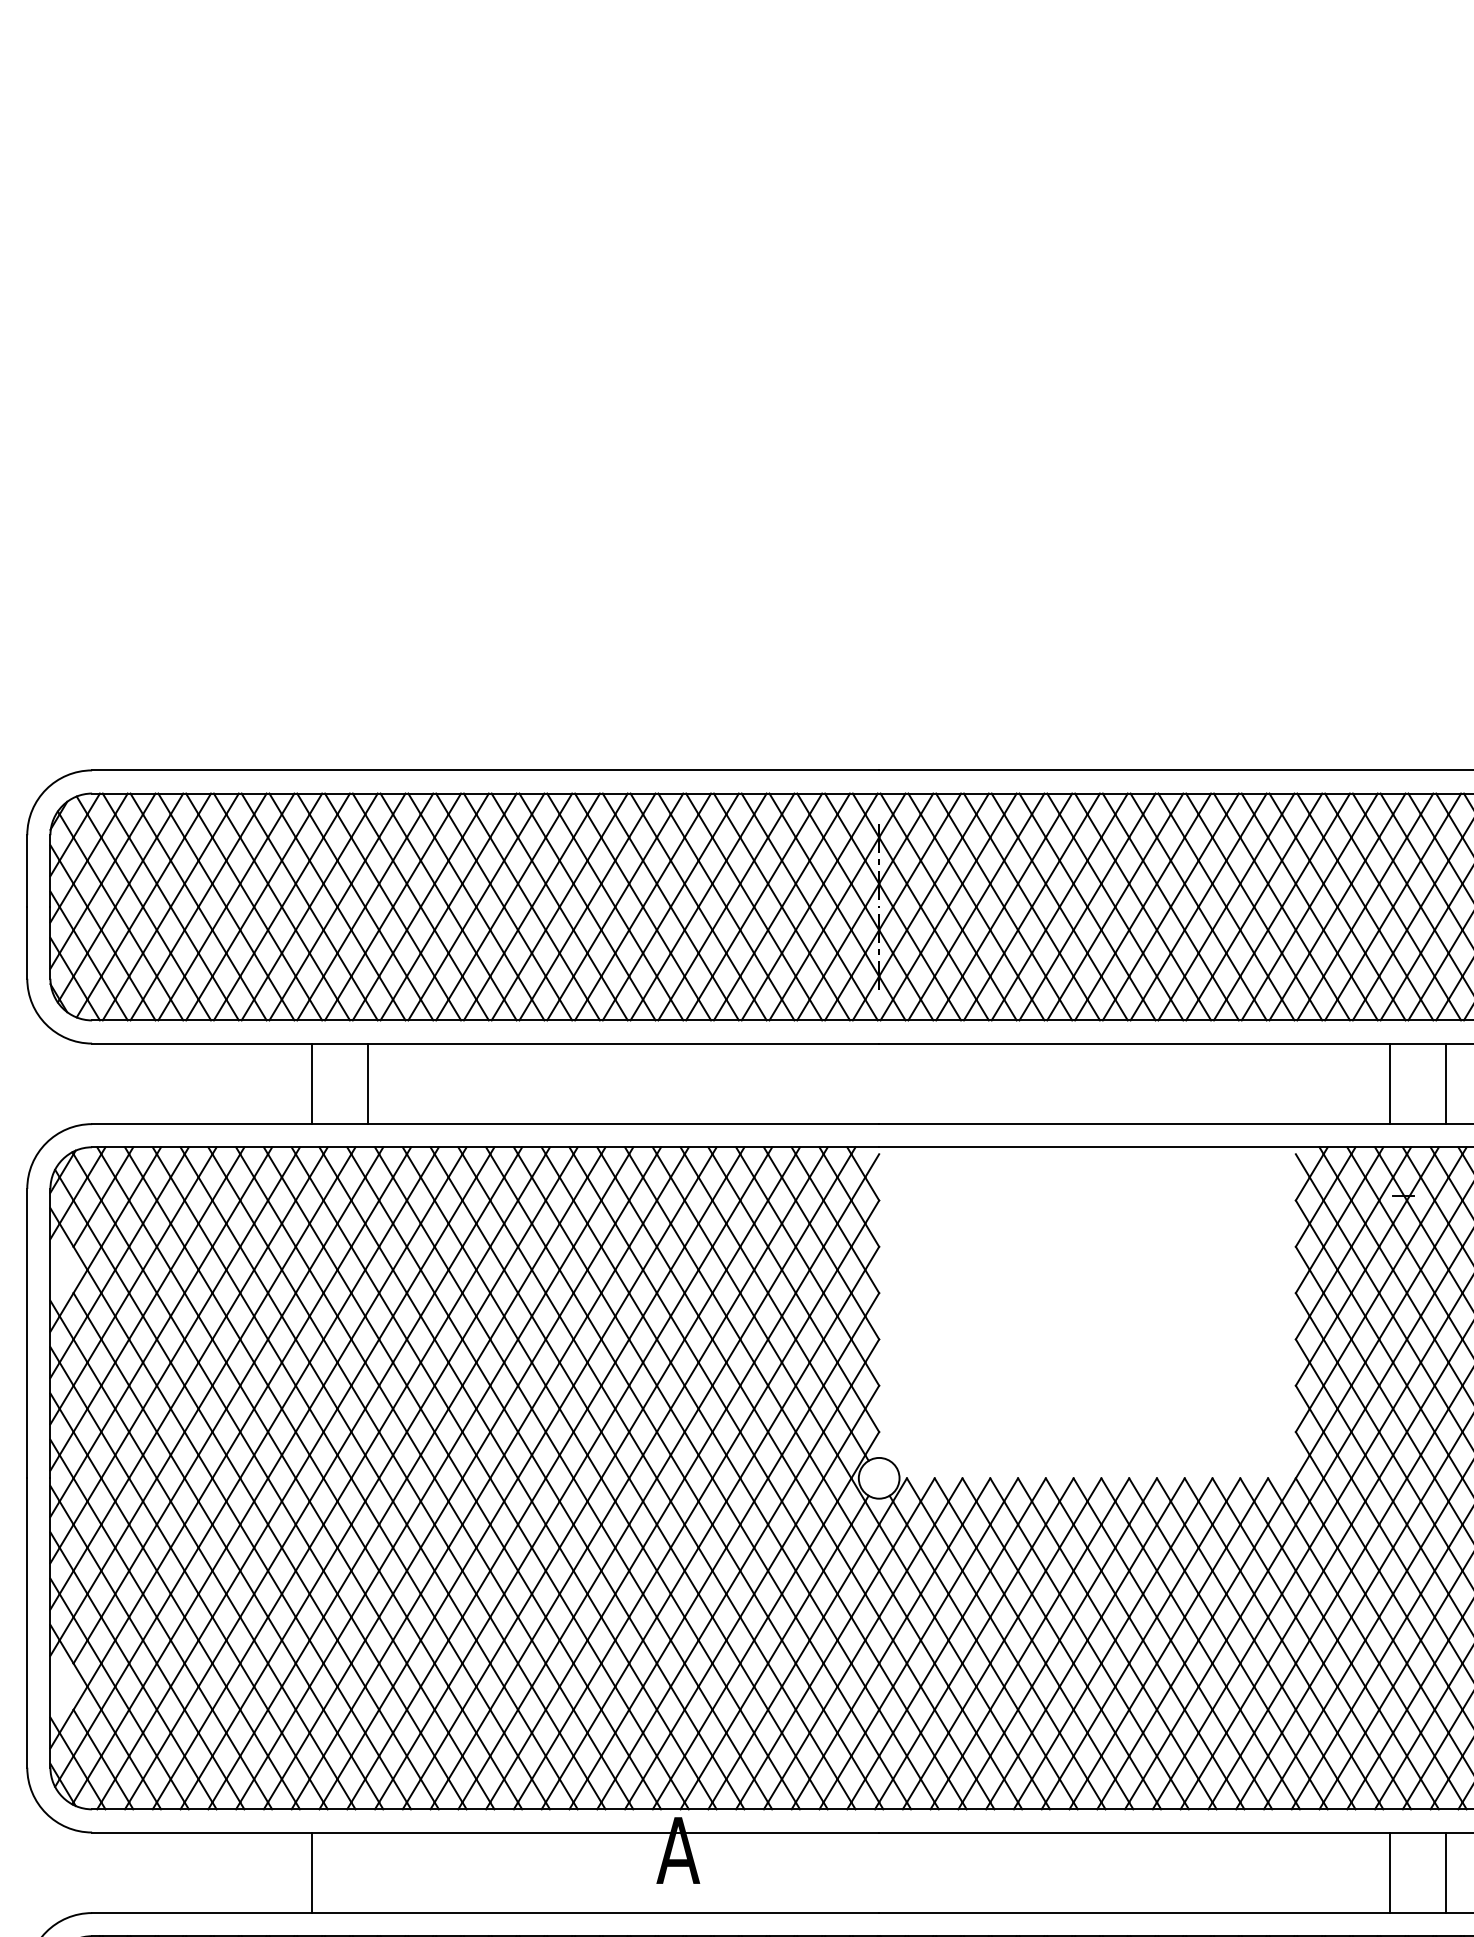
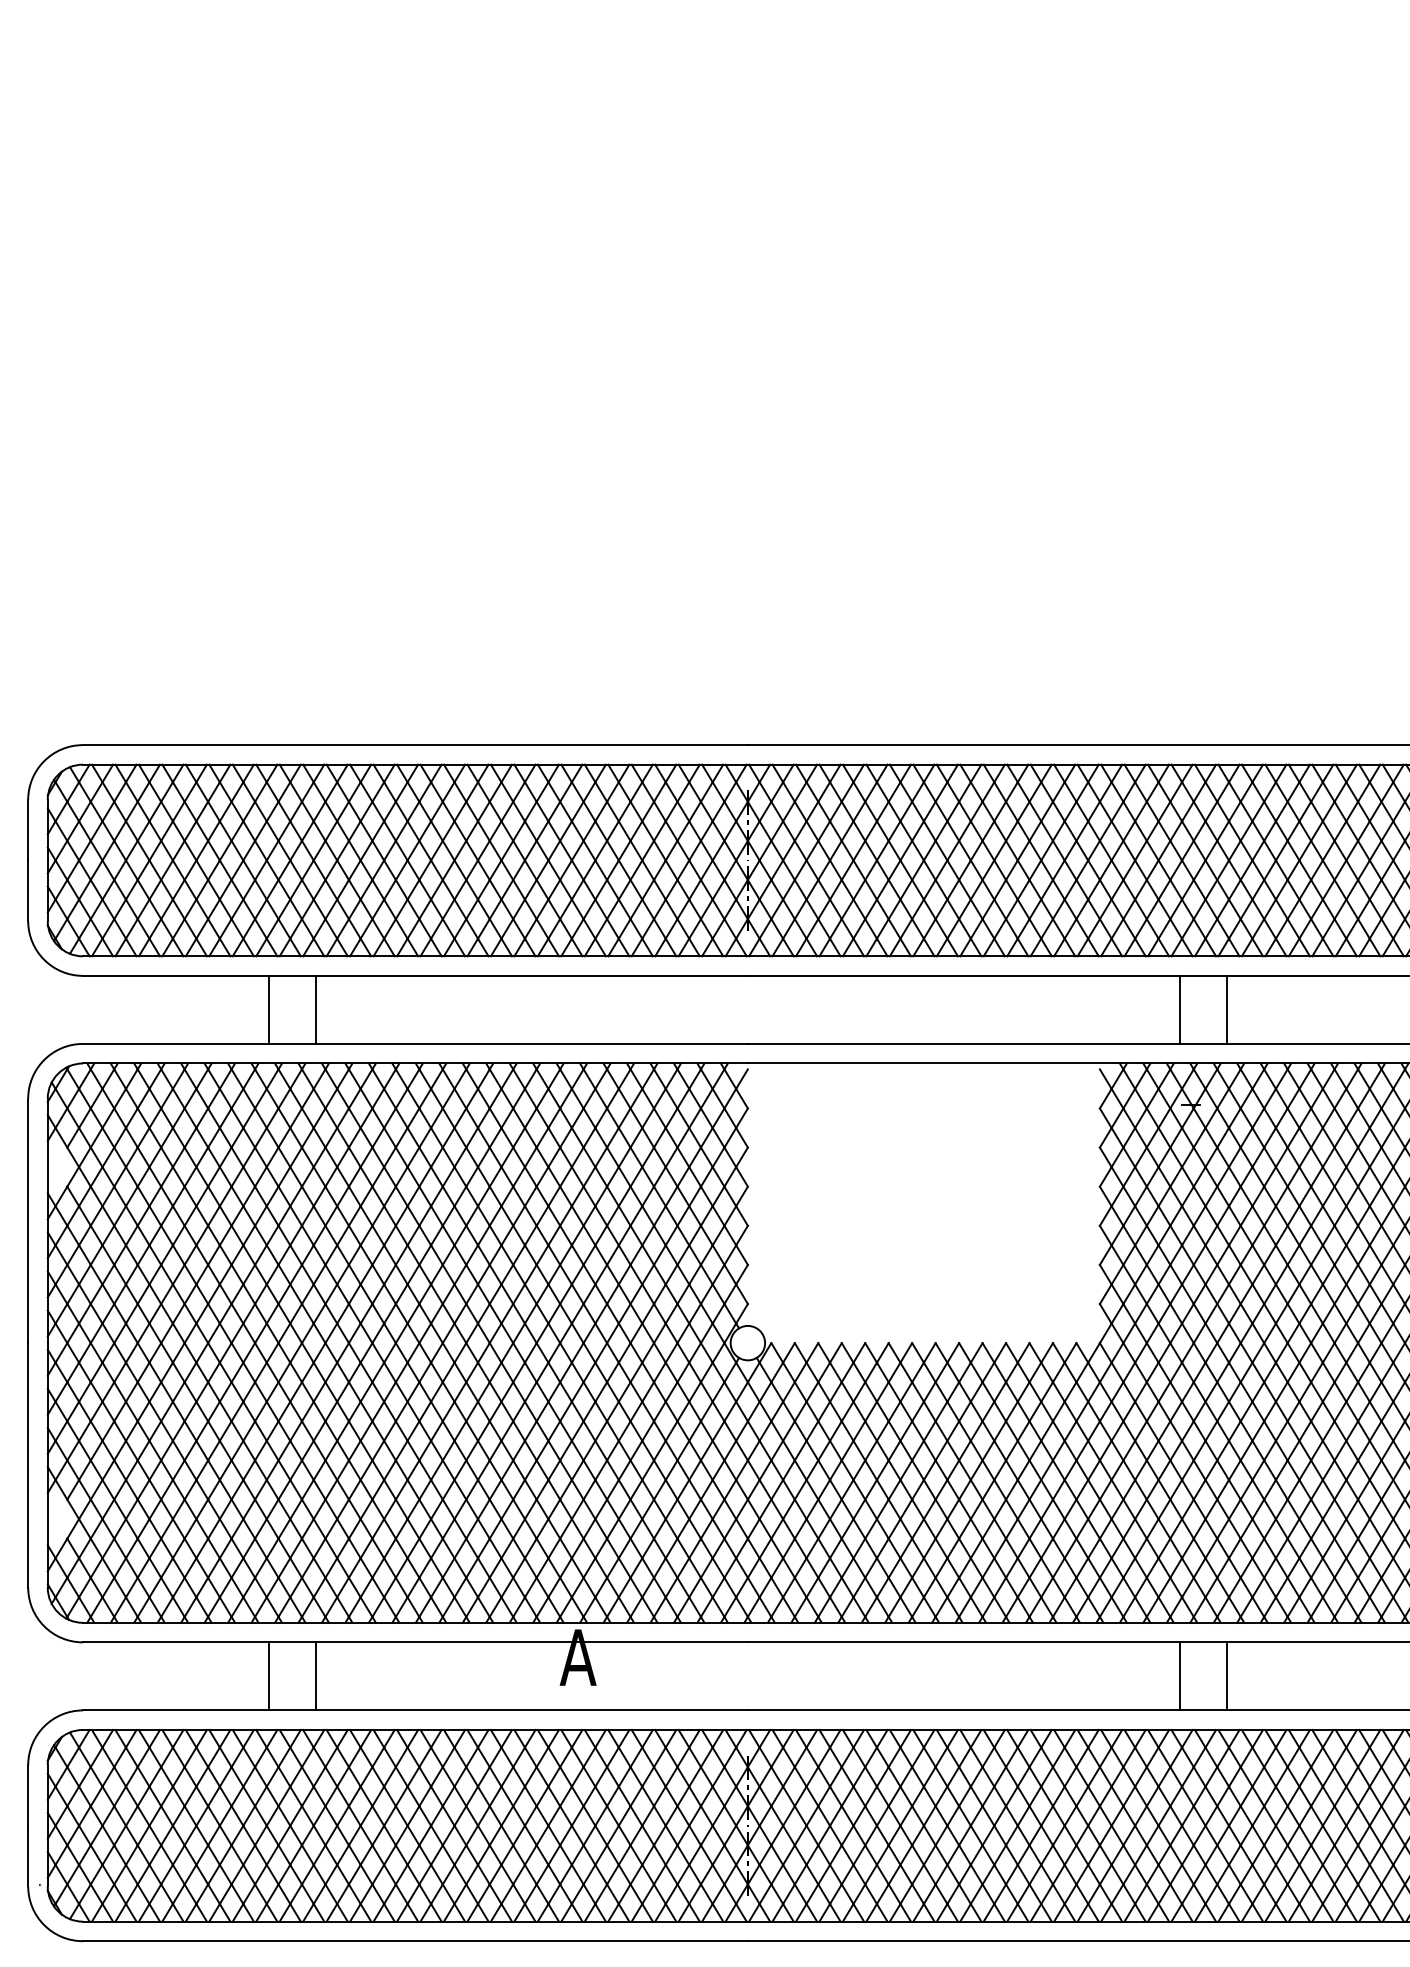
line: (368, 1872) -> (316, 1676), added

